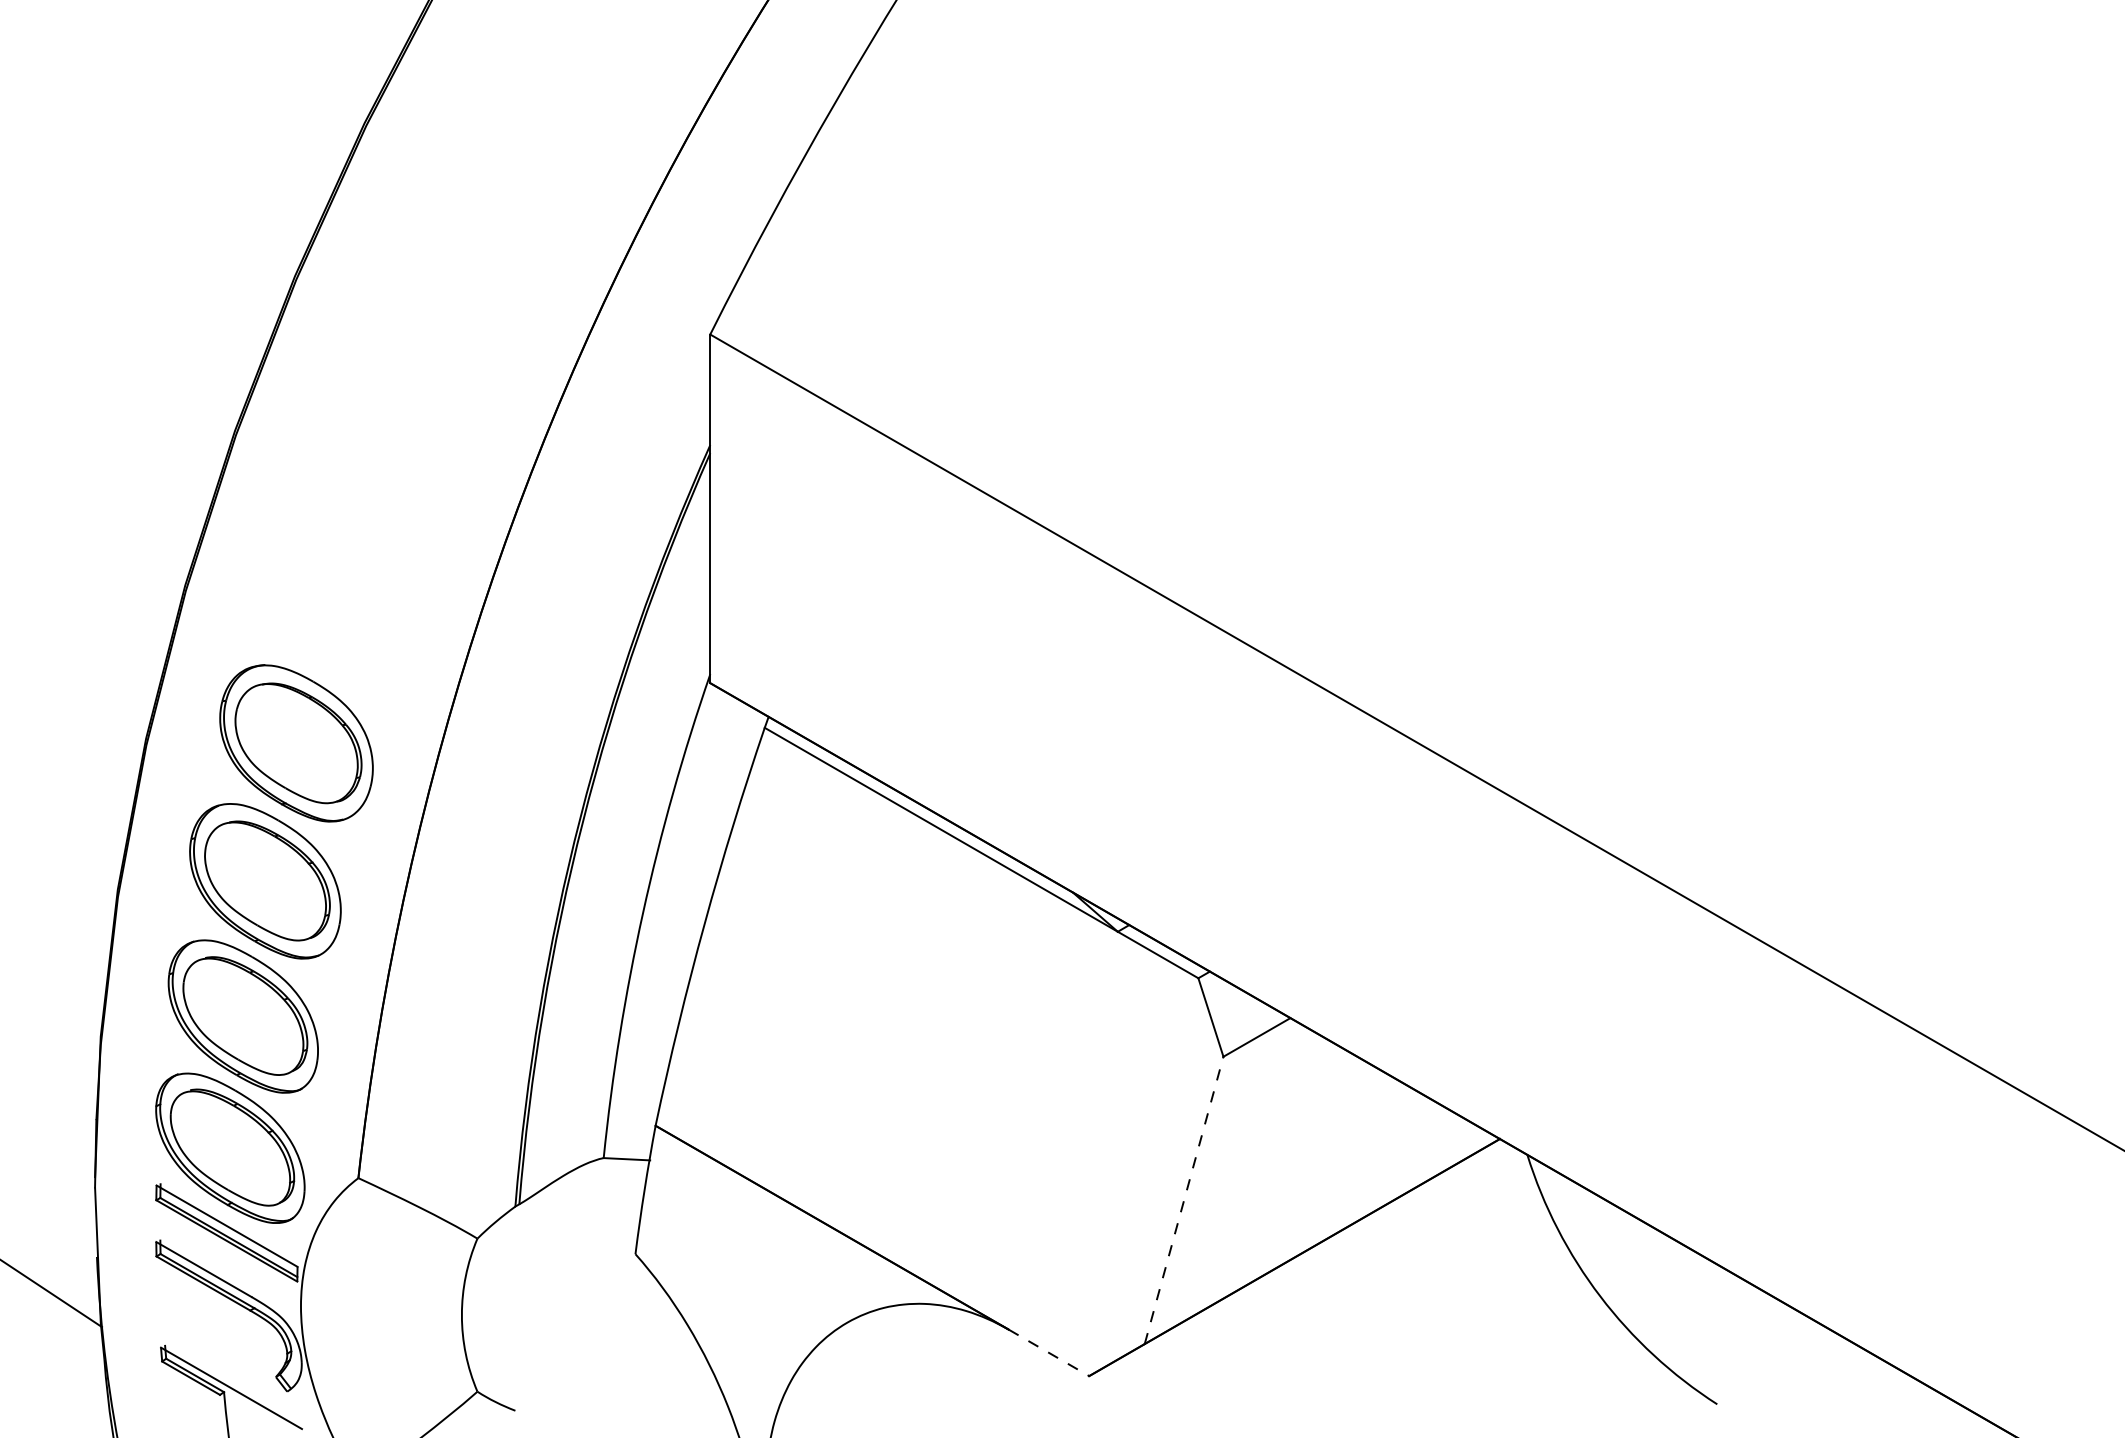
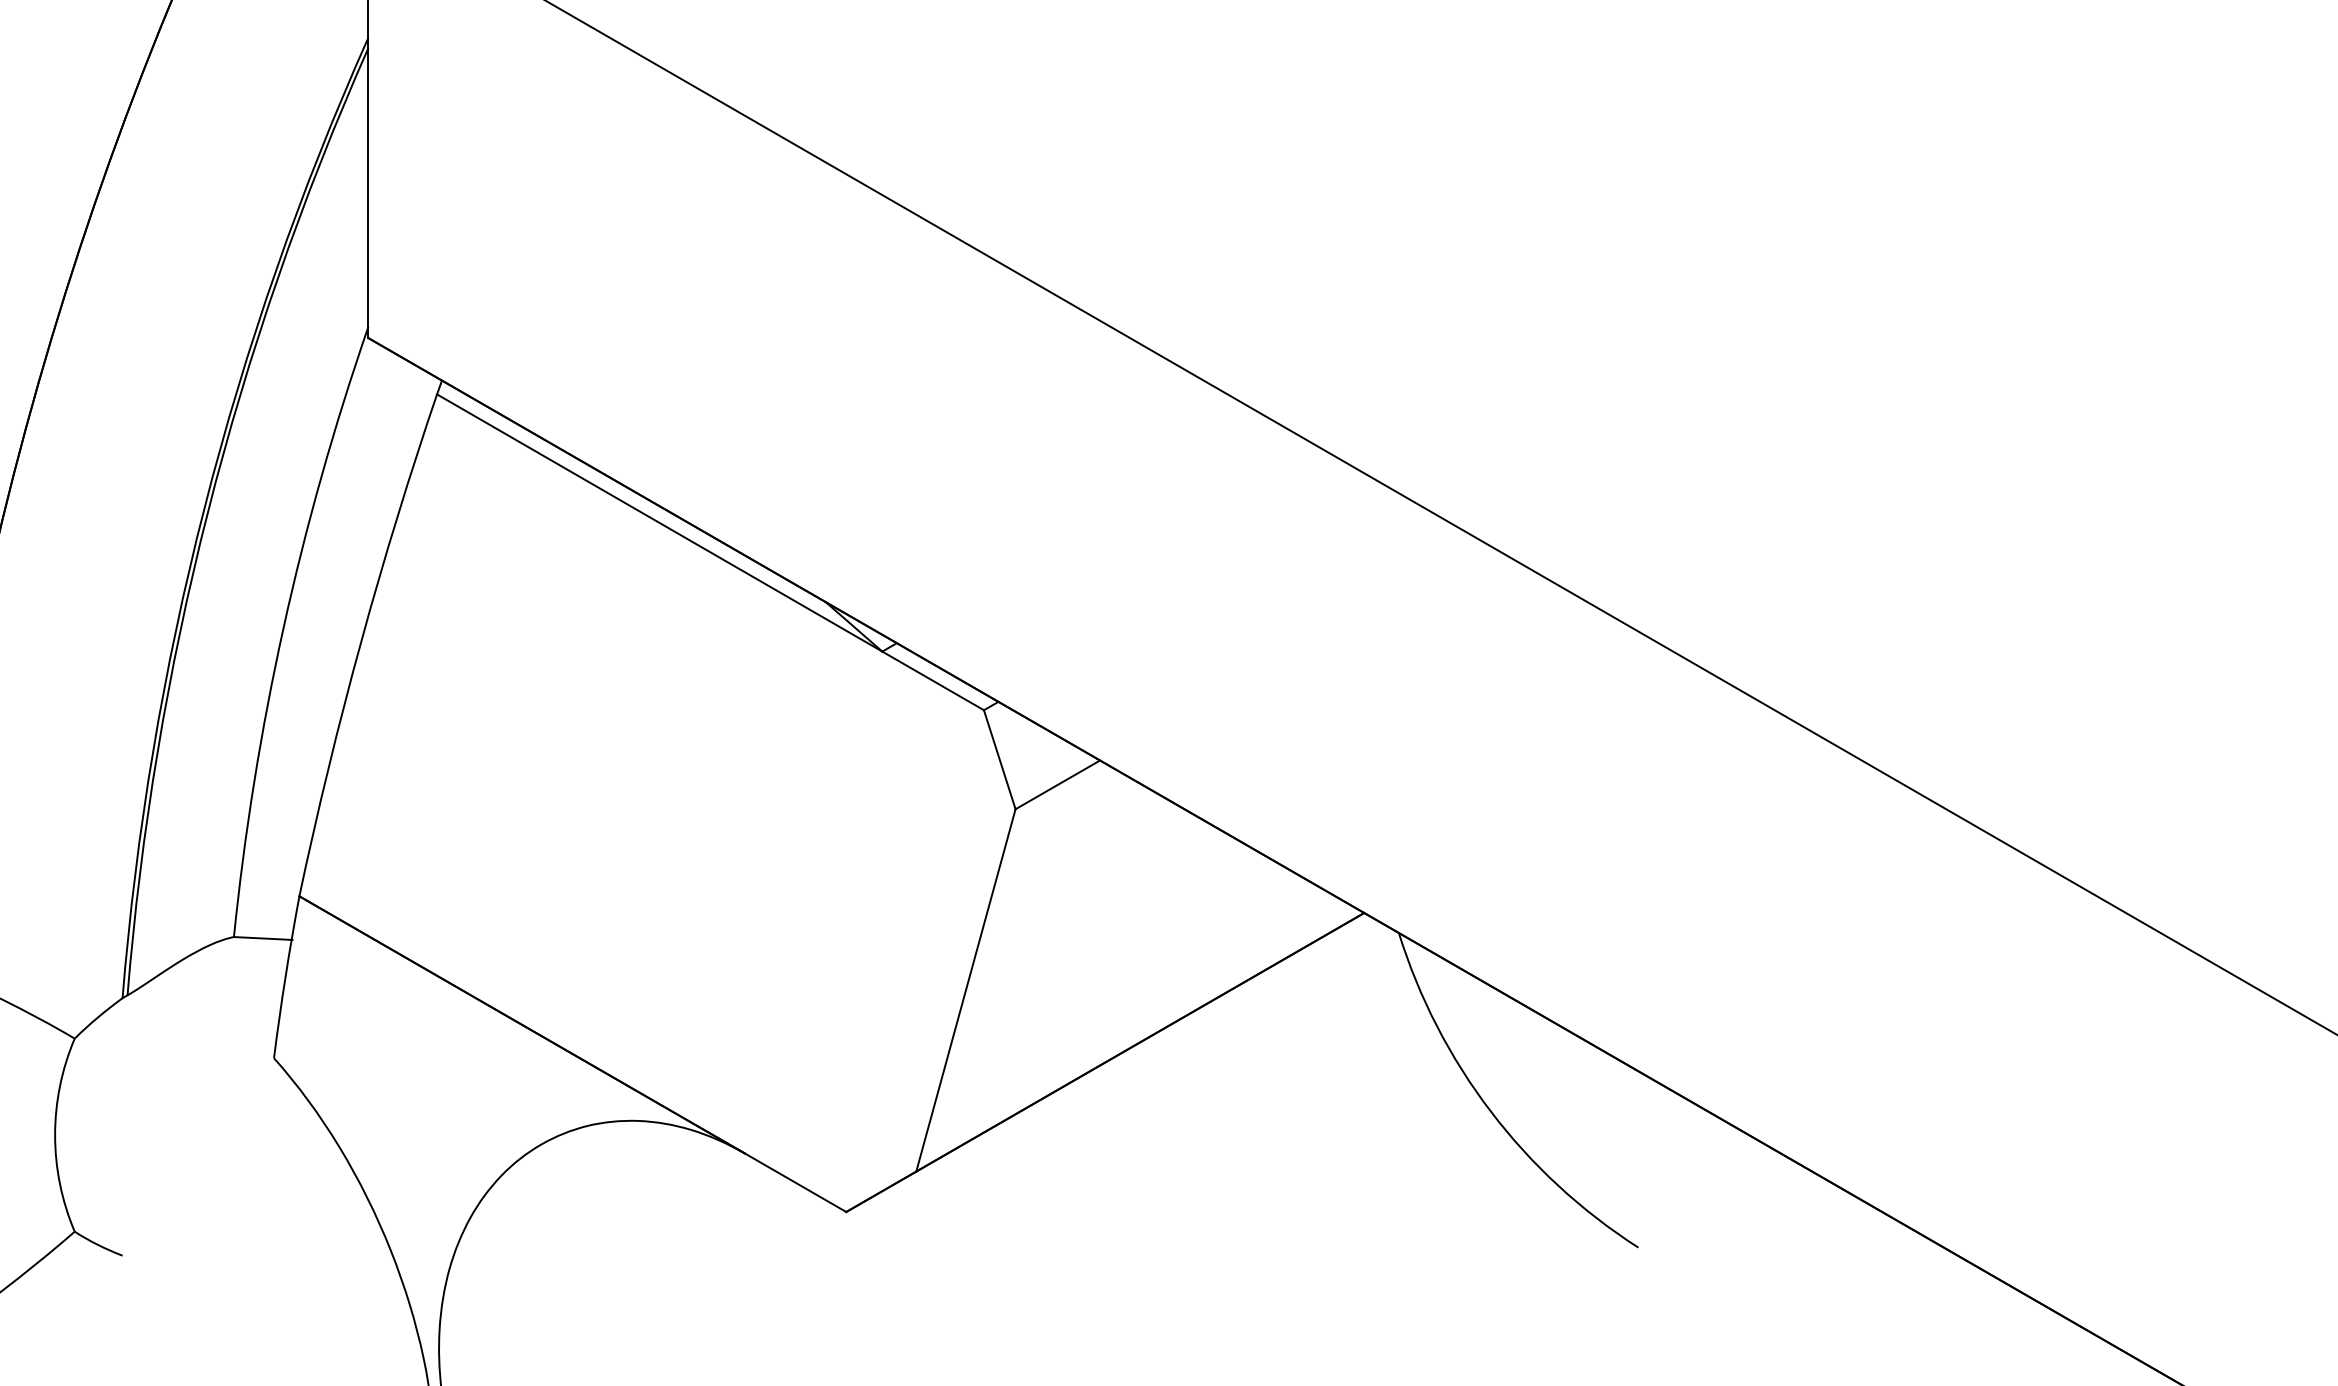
line: (1184, 1200) -> (966, 990), dashed -> solid
line: (1049, 1353) -> (796, 1183), dashed -> solid

